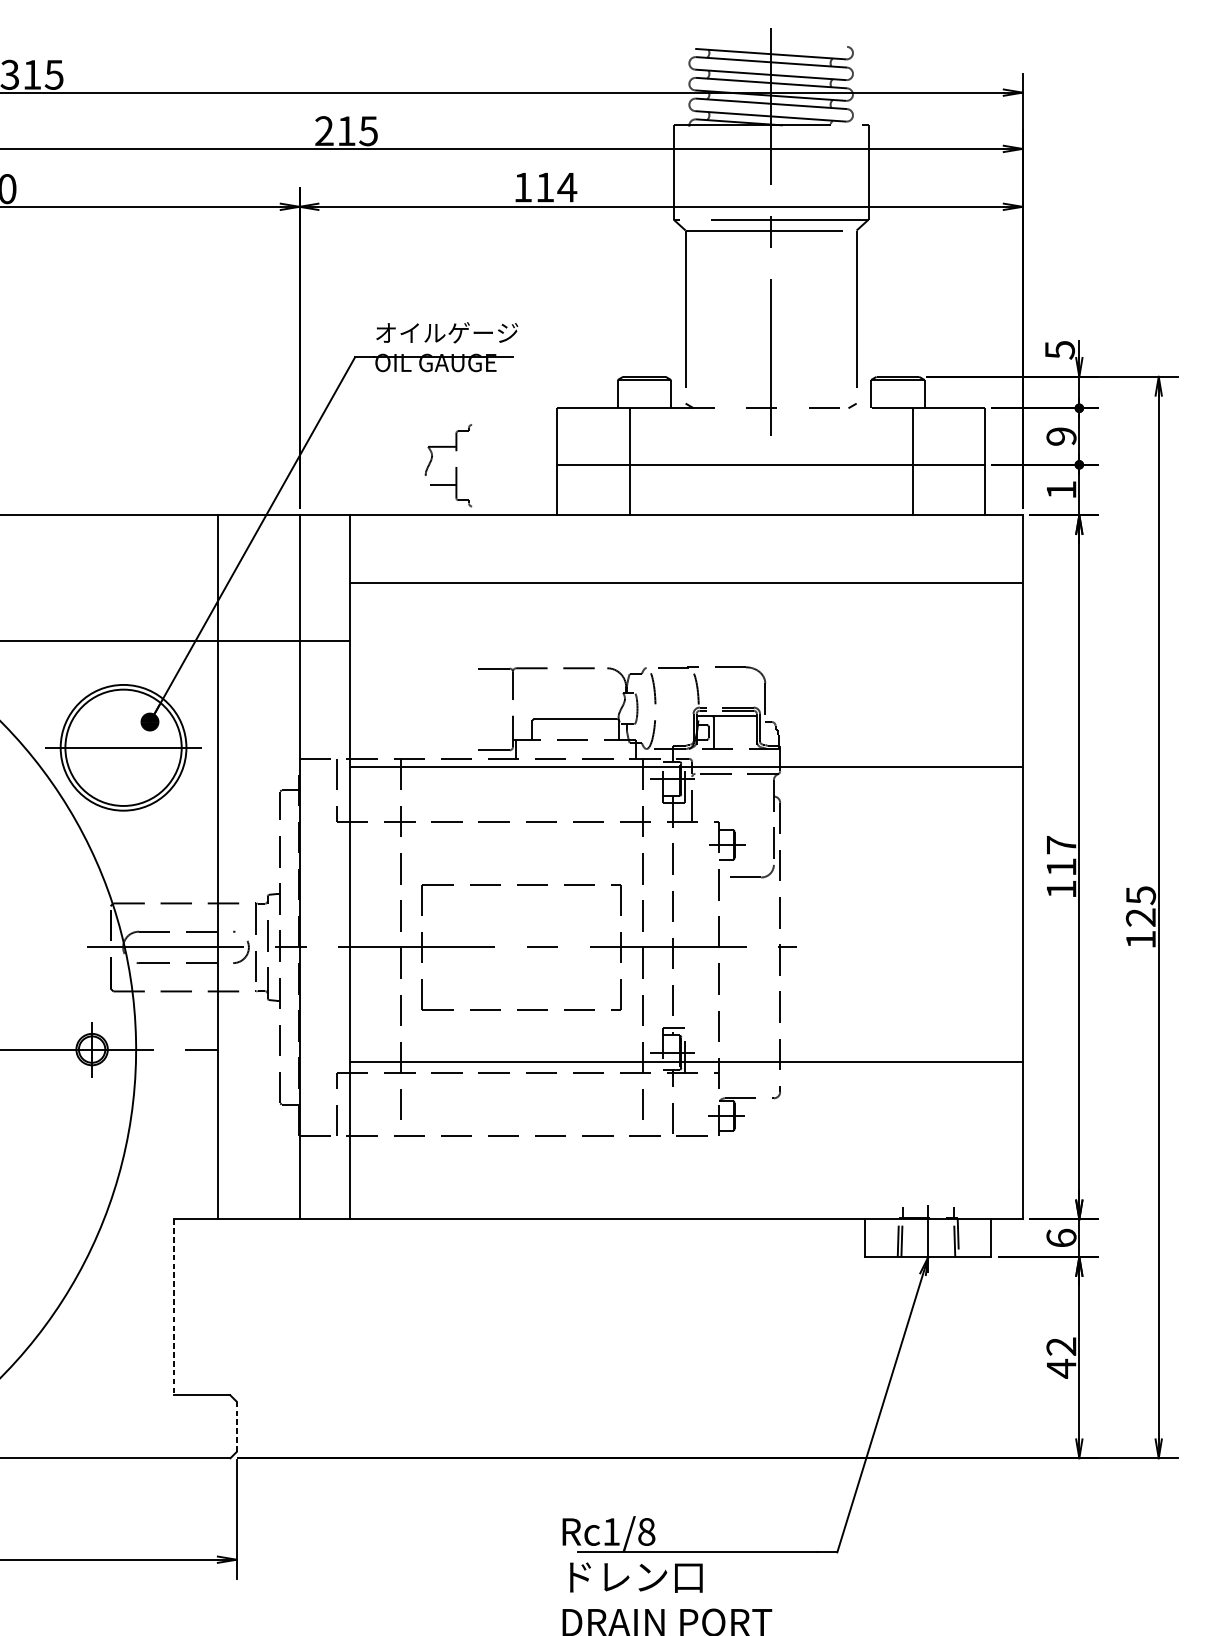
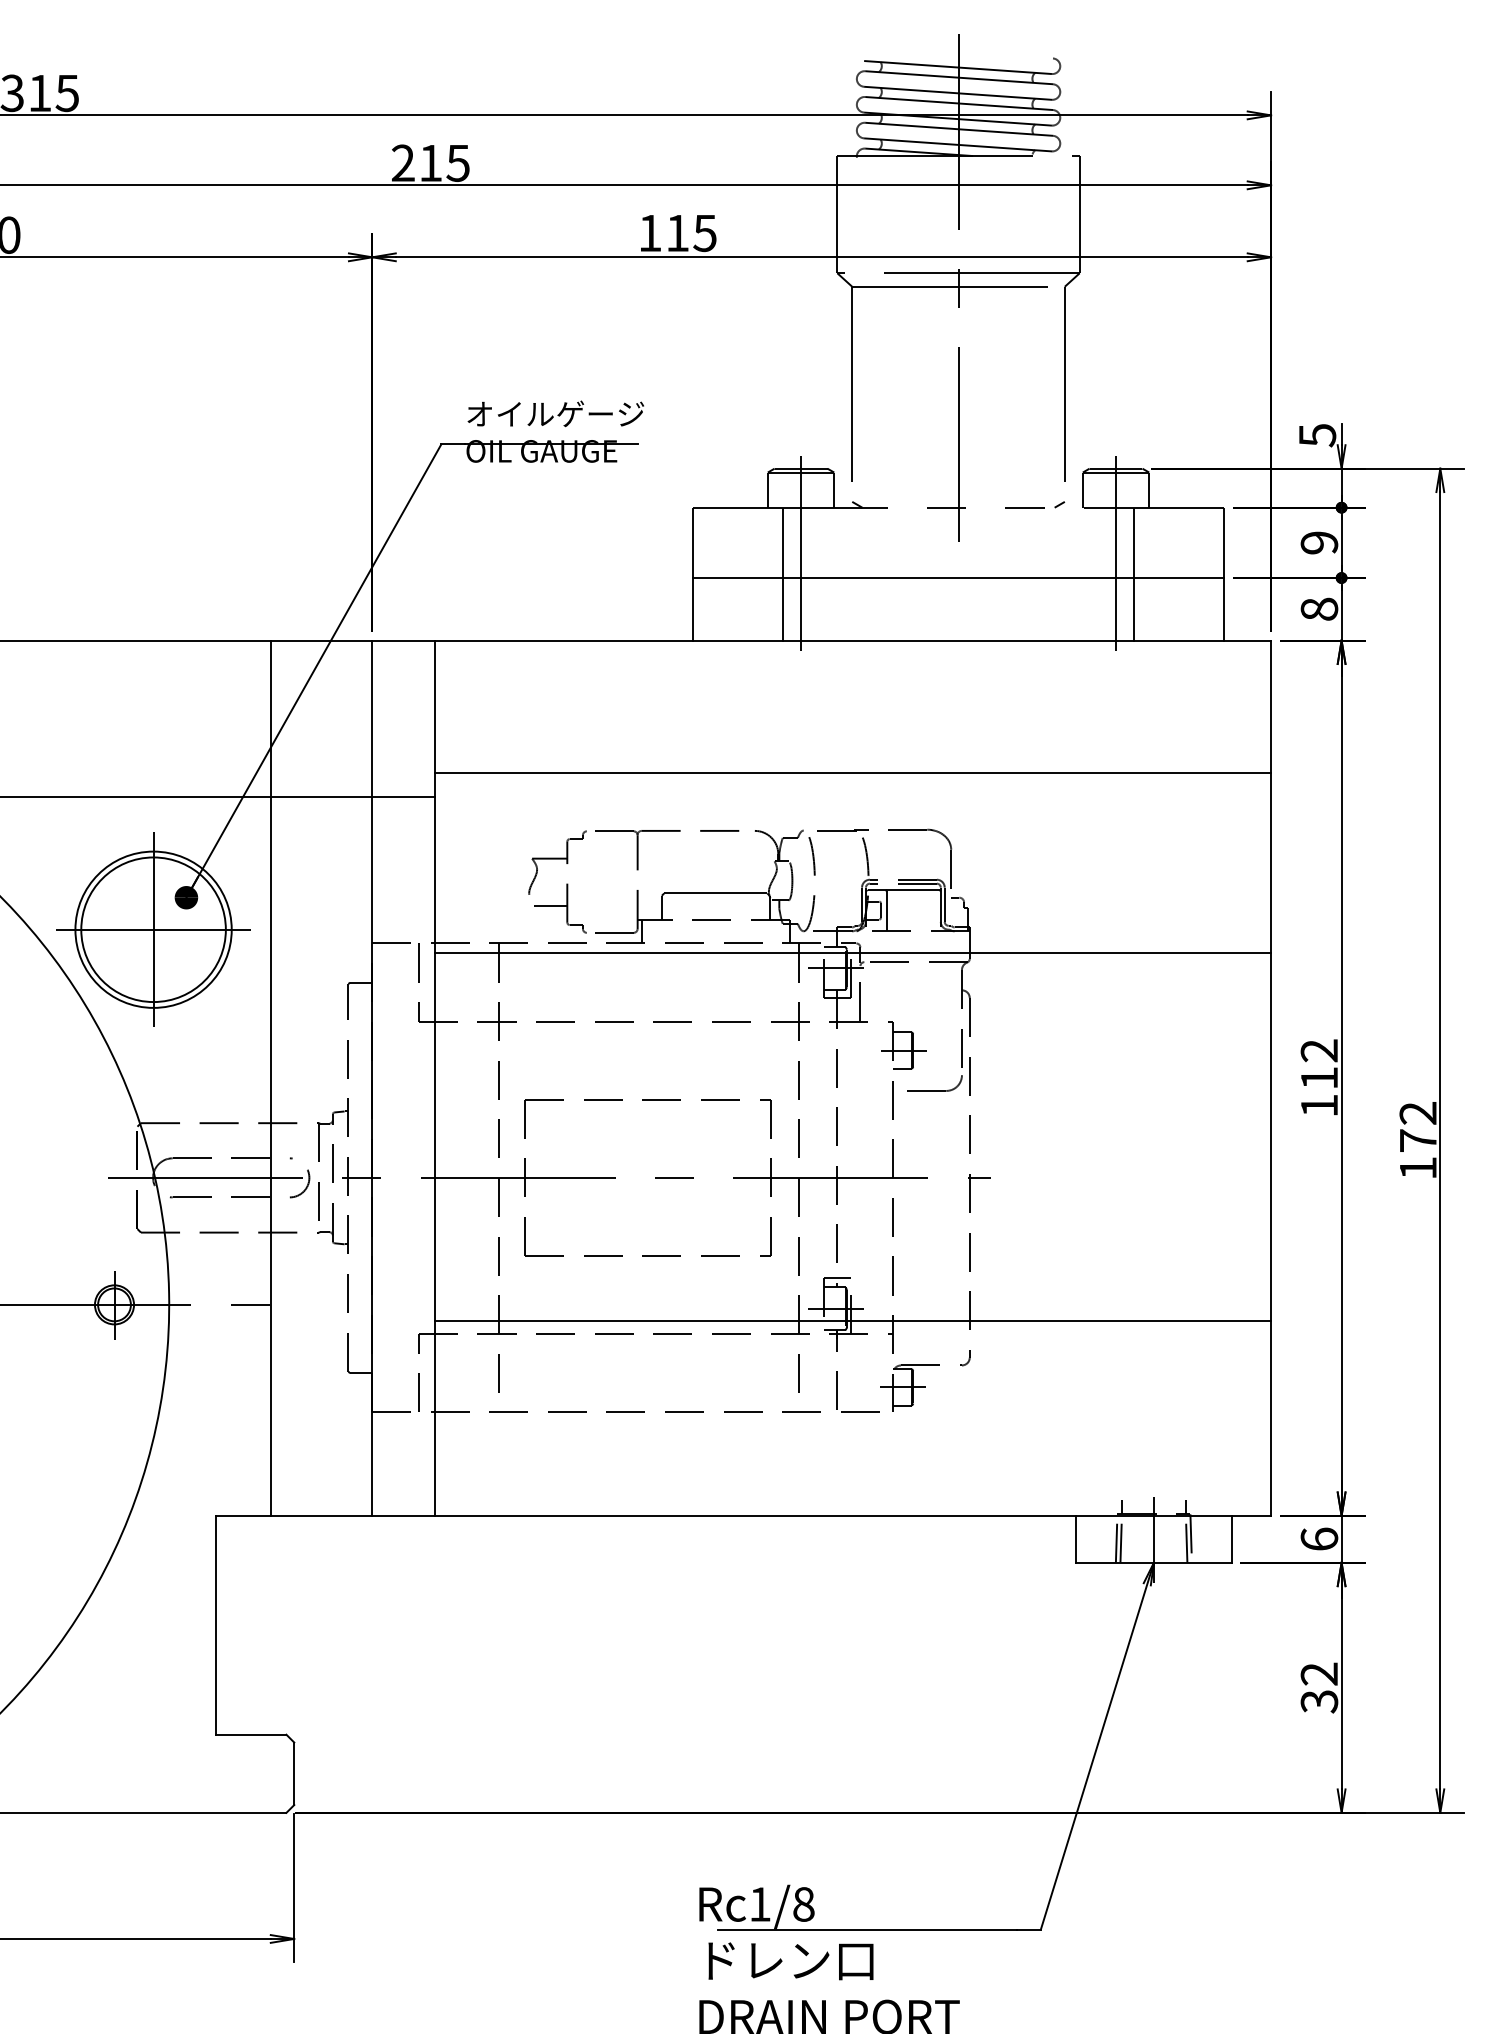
text: (566, 187) -> (704, 233), 114 -> 115
line: (644, 444) -> (801, 552), added
line: (898, 444) -> (1116, 552), added
part: (455, 466) -> (566, 883), moved
text: (1061, 489) -> (1319, 608), 1 -> 8
line: (685, 582) -> (852, 773), moved
line: (123, 747) -> (153, 929), added
text: (1060, 844) -> (1318, 1050), 117 -> 112
text: (1140, 906) -> (1417, 1127), 125 -> 172
line: (174, 1307) -> (216, 1625), dashed -> solid
text: (1061, 1368) -> (1319, 1701), 42 -> 32
line: (236, 1427) -> (294, 1774), dashed -> solid

